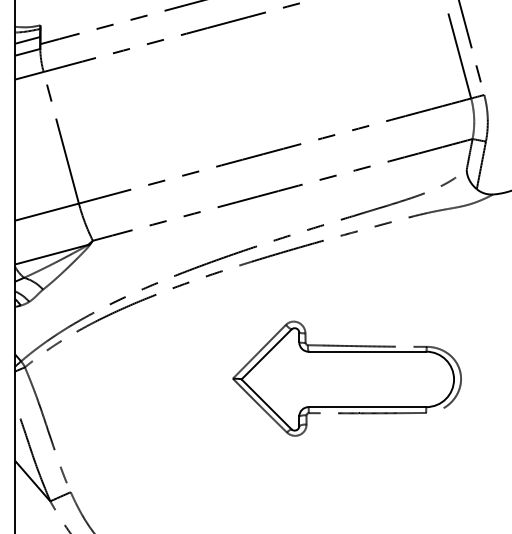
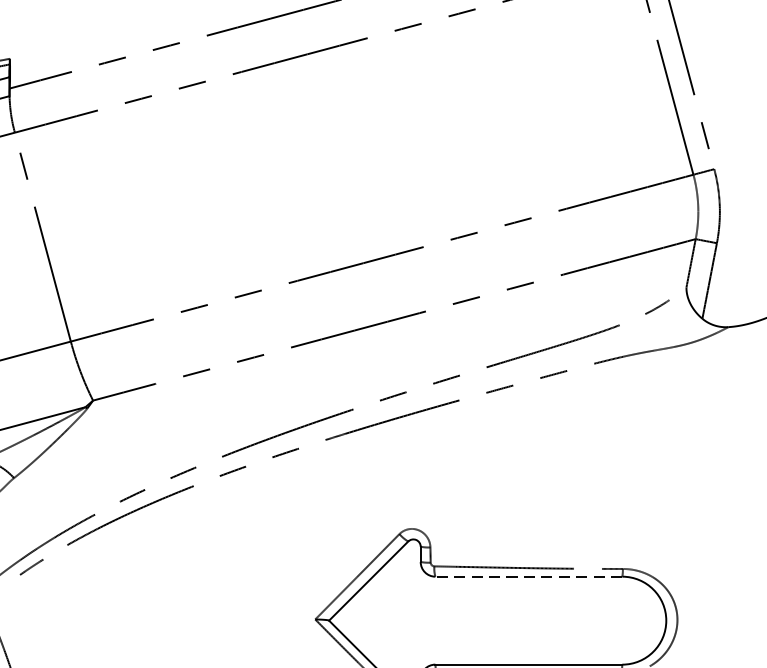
line: (367, 351) -> (528, 576), solid -> dashed

